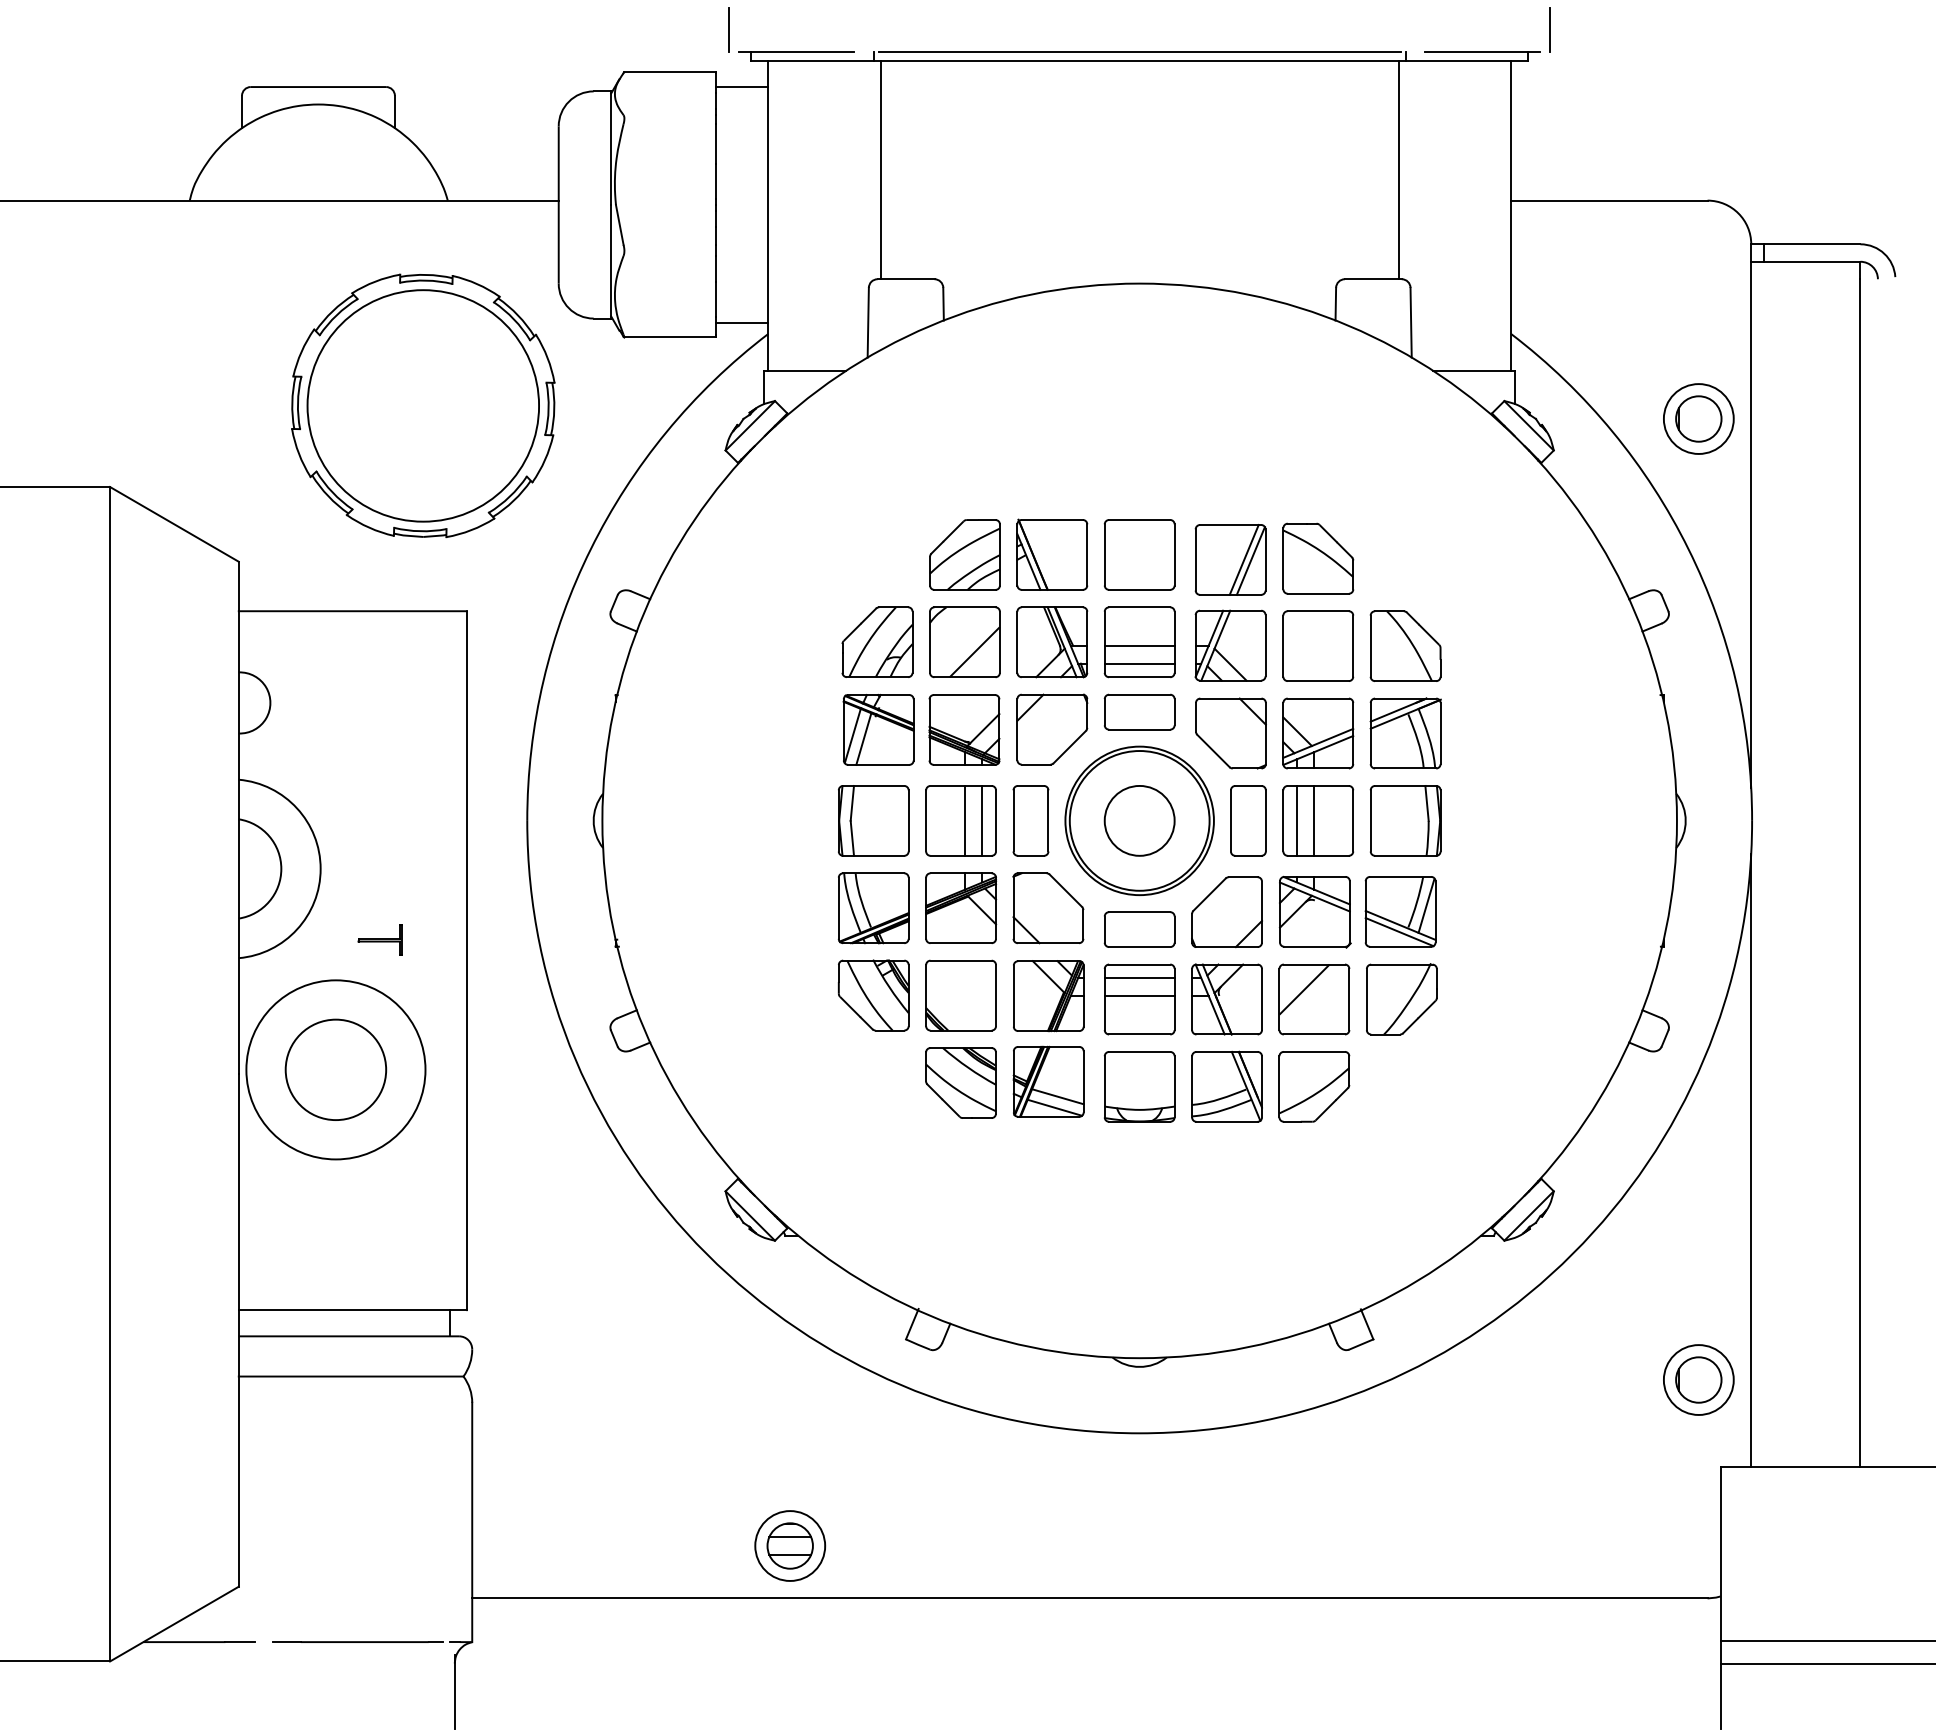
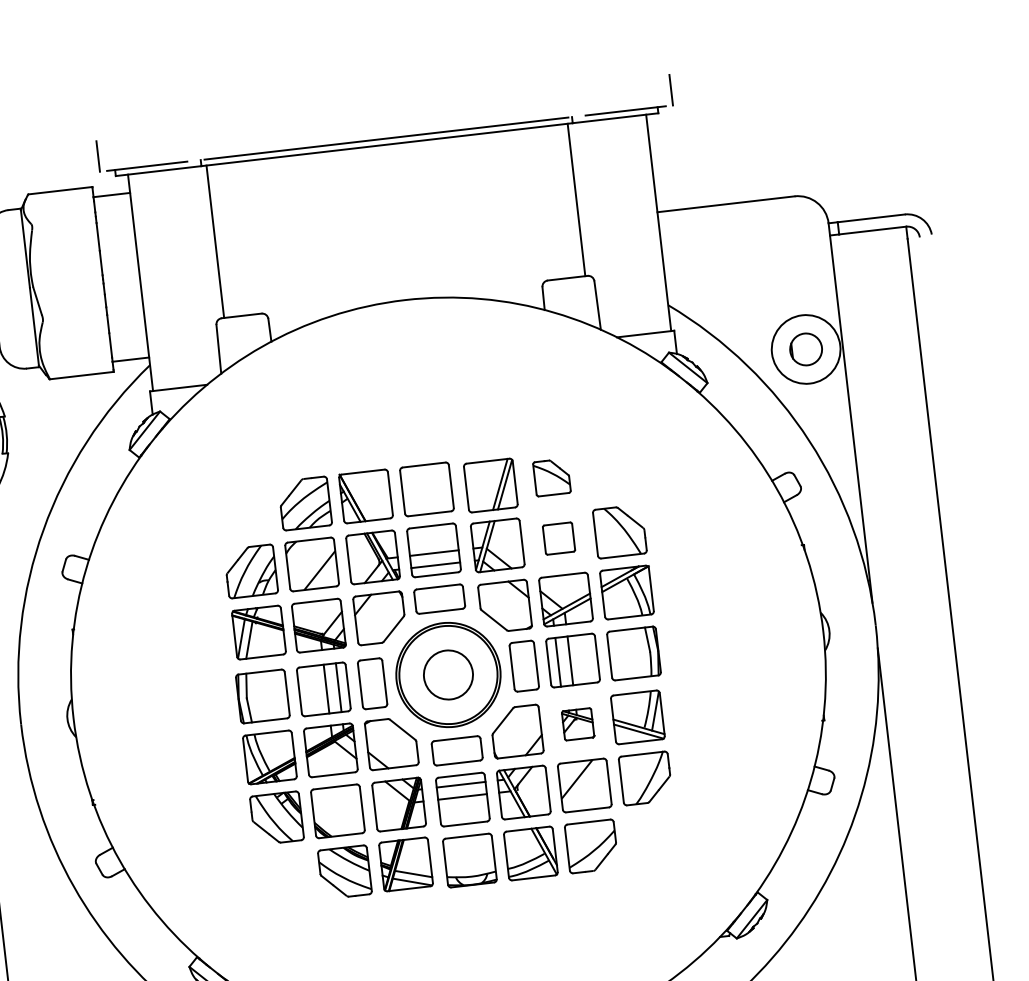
circle: (1698, 418) -> (805, 349), size x1.4
part: (1318, 558) -> (552, 477), size x0.7
part: (1318, 645) -> (559, 538), size x0.6
part: (1314, 911) -> (577, 724), size x0.6

